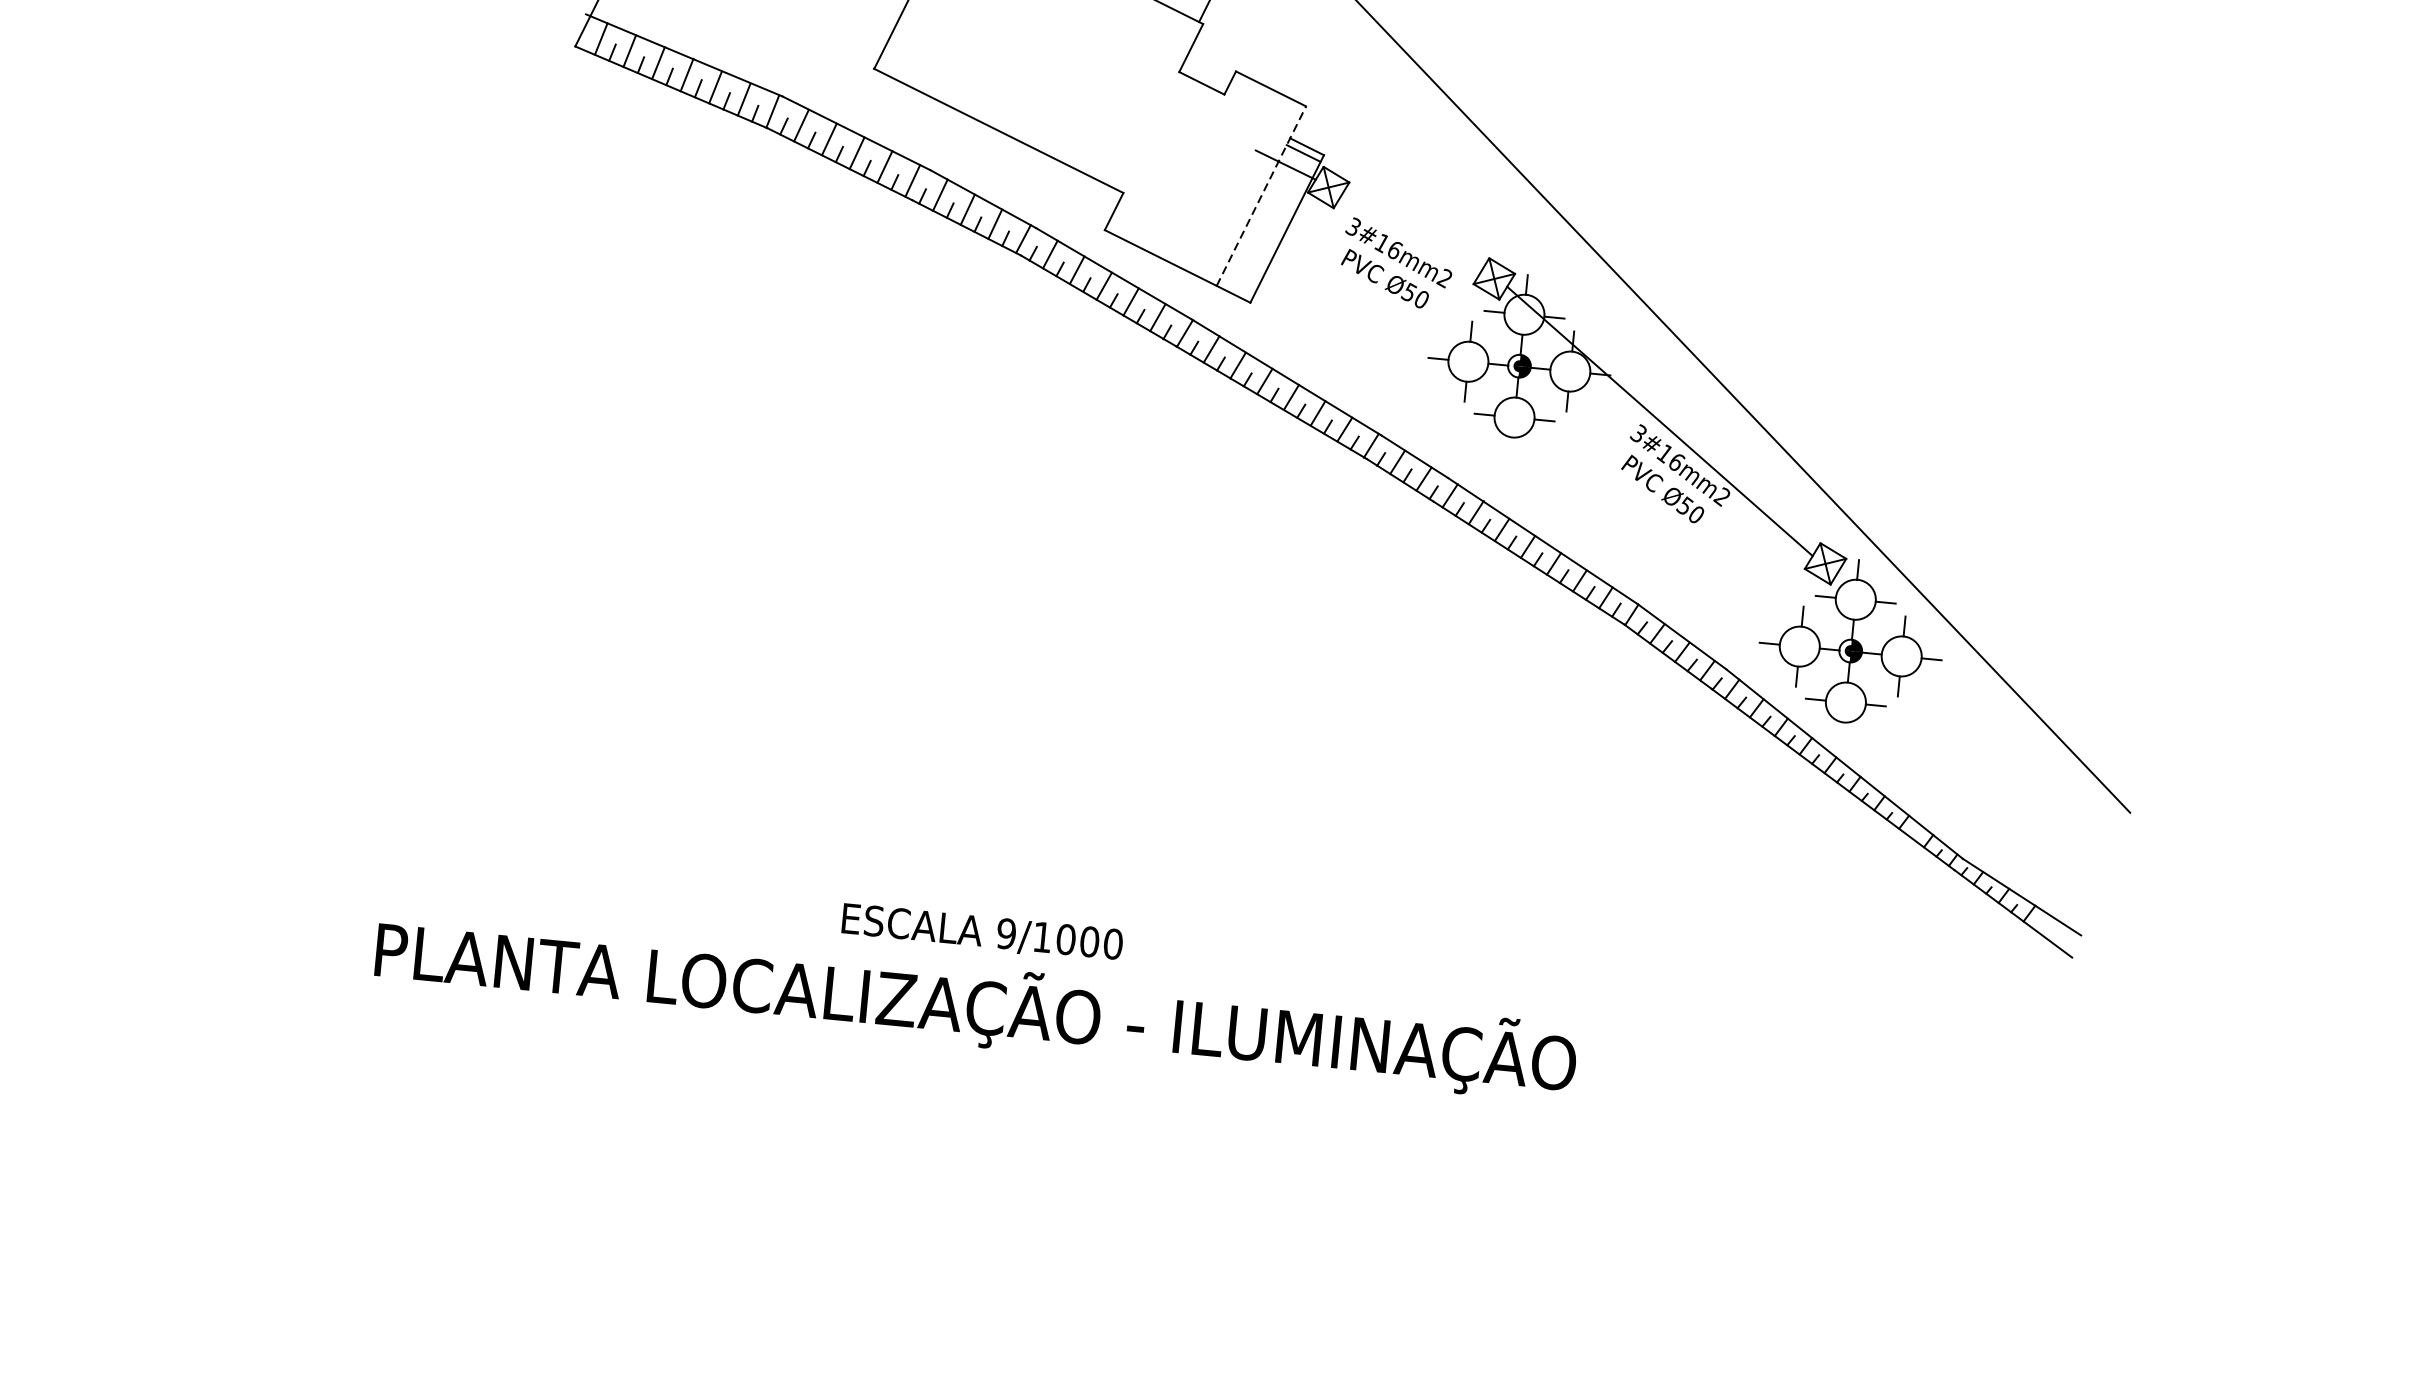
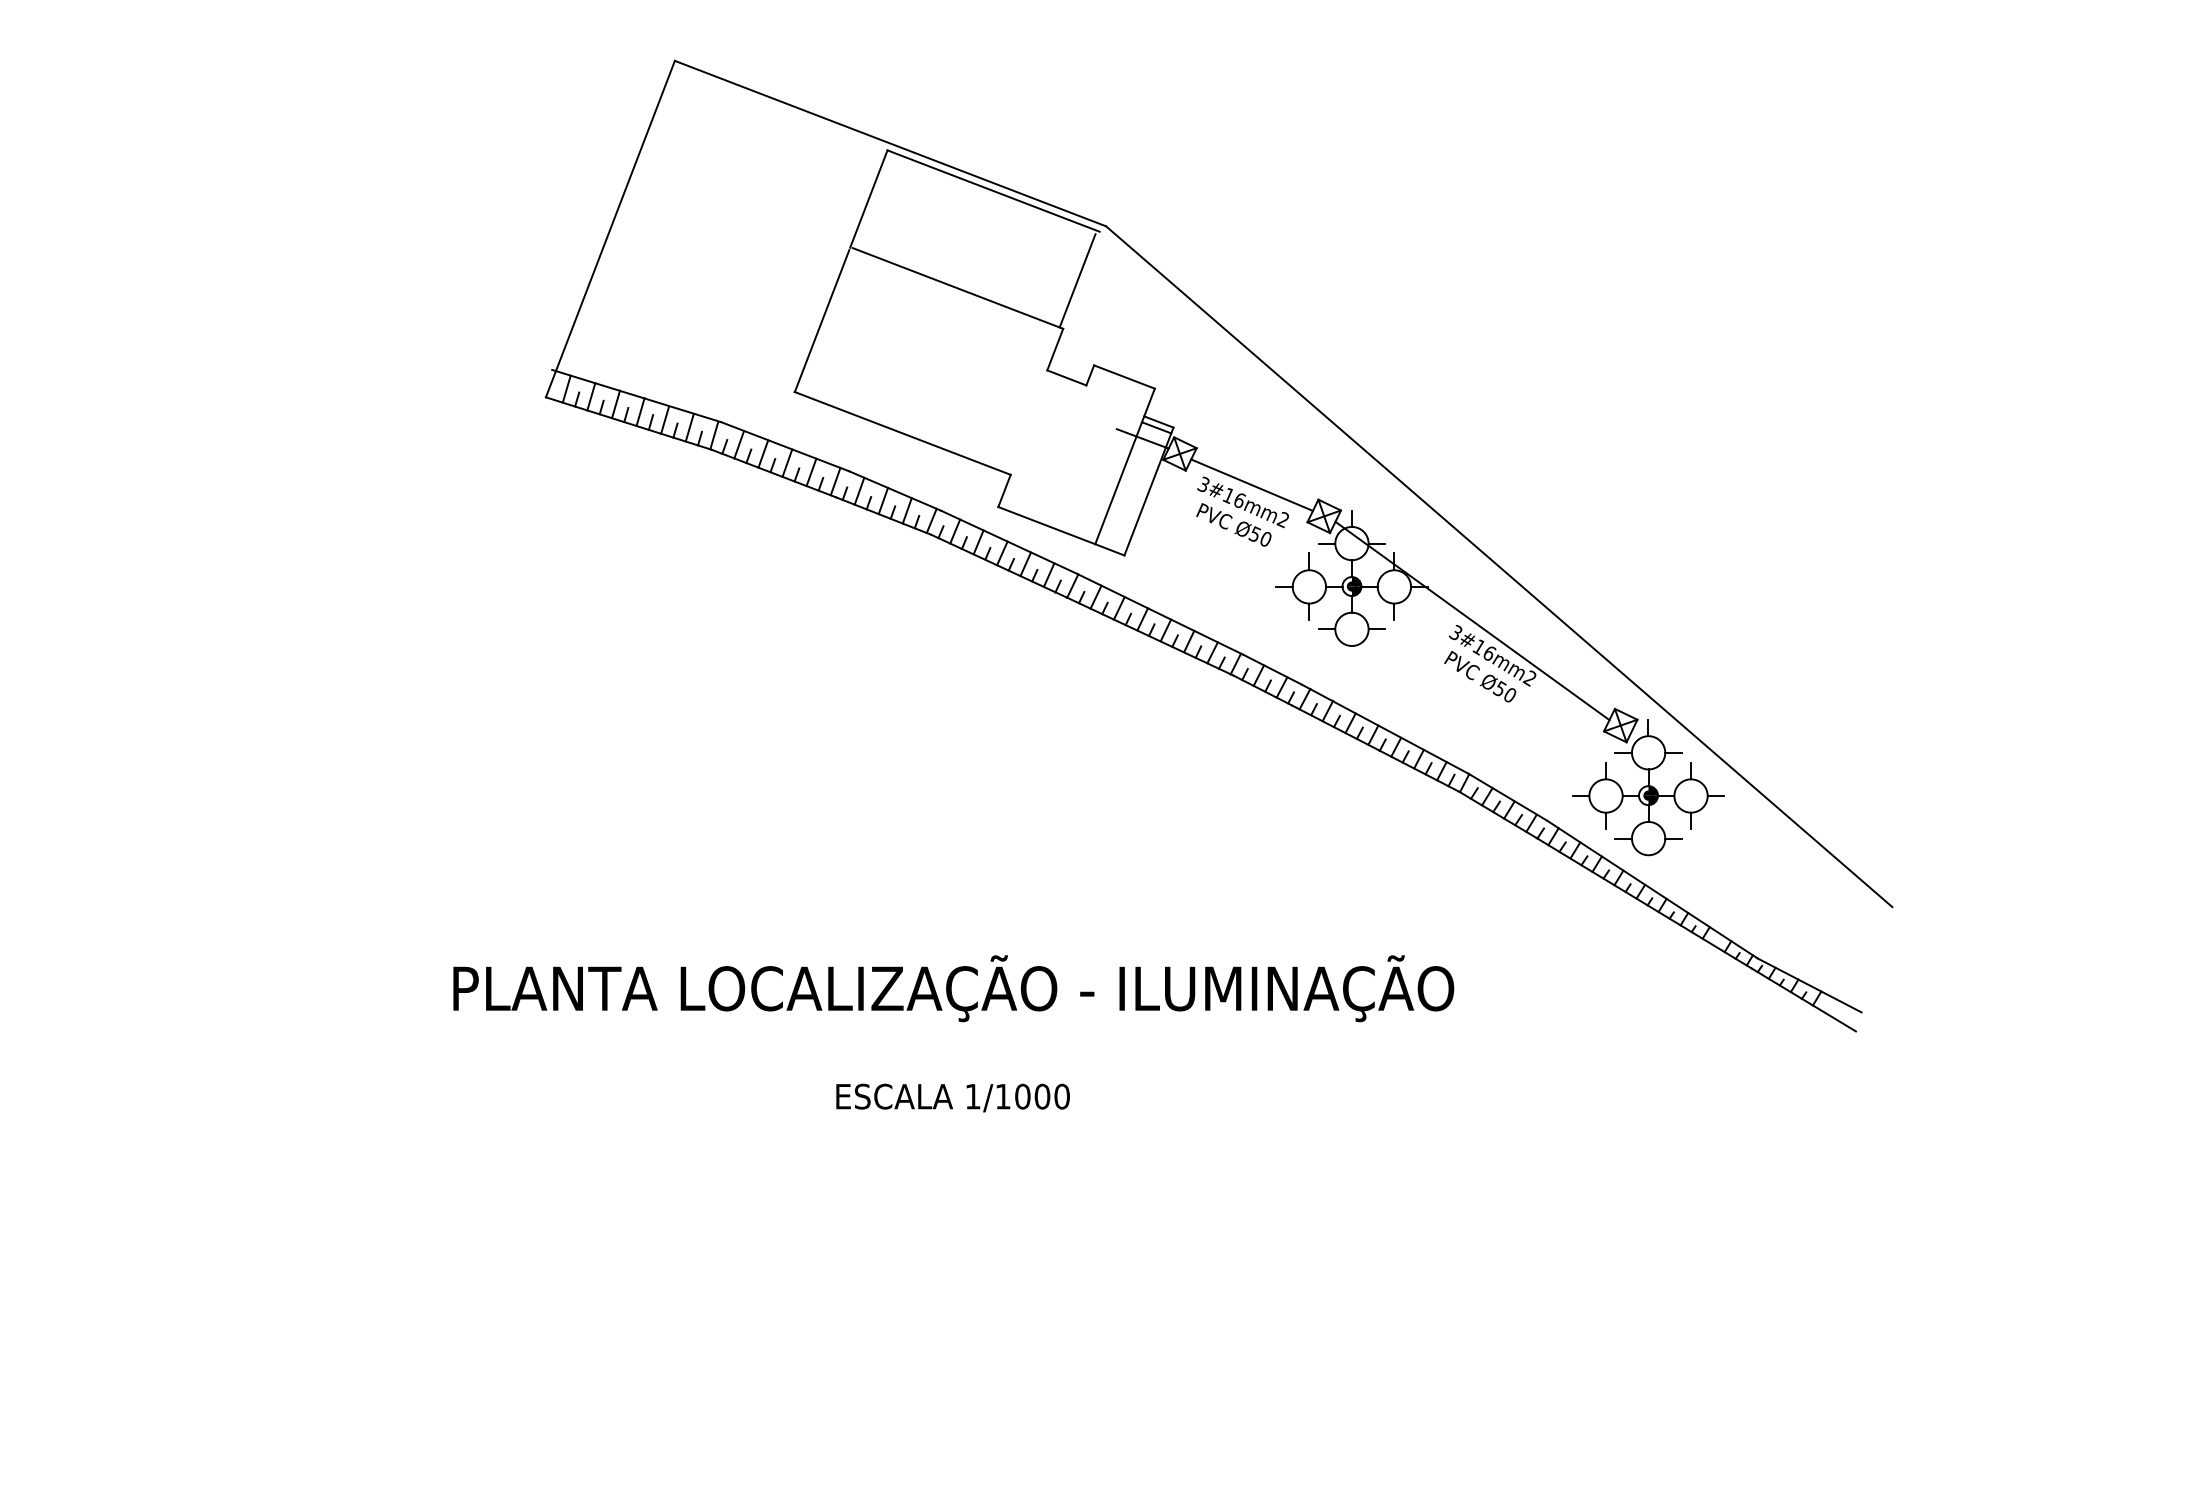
line: (1262, 195) -> (1125, 465), dashed -> solid
line: (1410, 232) -> (1251, 484), added
text: (1005, 933) -> (972, 1096), 9/1000 -> 1/1000
text: (975, 1006) -> (953, 988), moved

